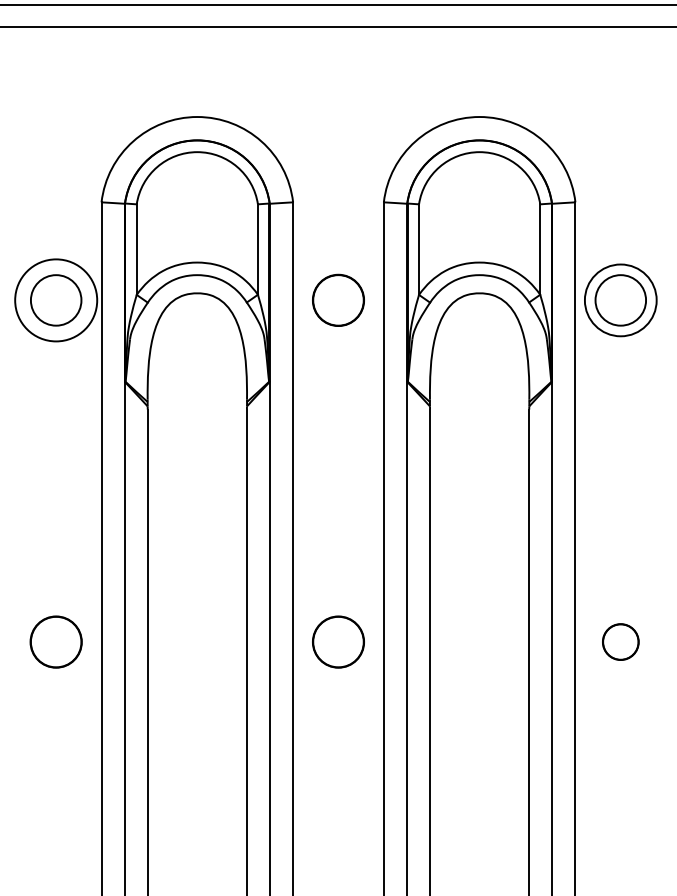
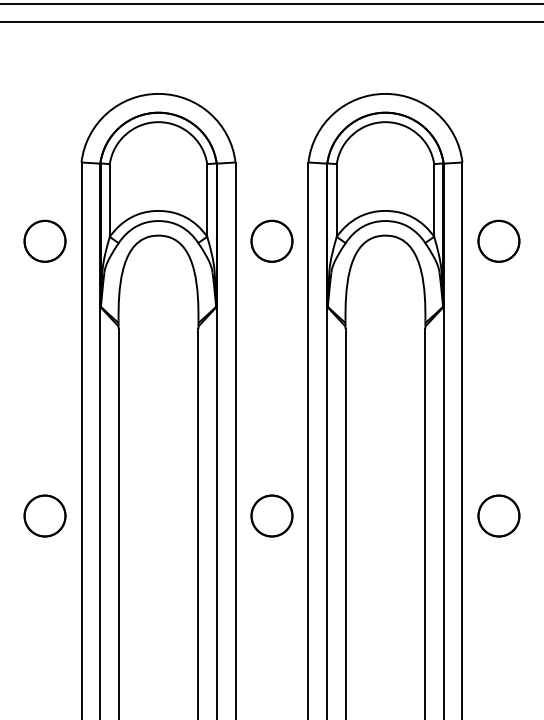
circle: (55, 299) -> (44, 240), size x0.62
circle: (620, 299) -> (498, 240), size x0.71
circle: (620, 641) -> (498, 515), size x1.43

